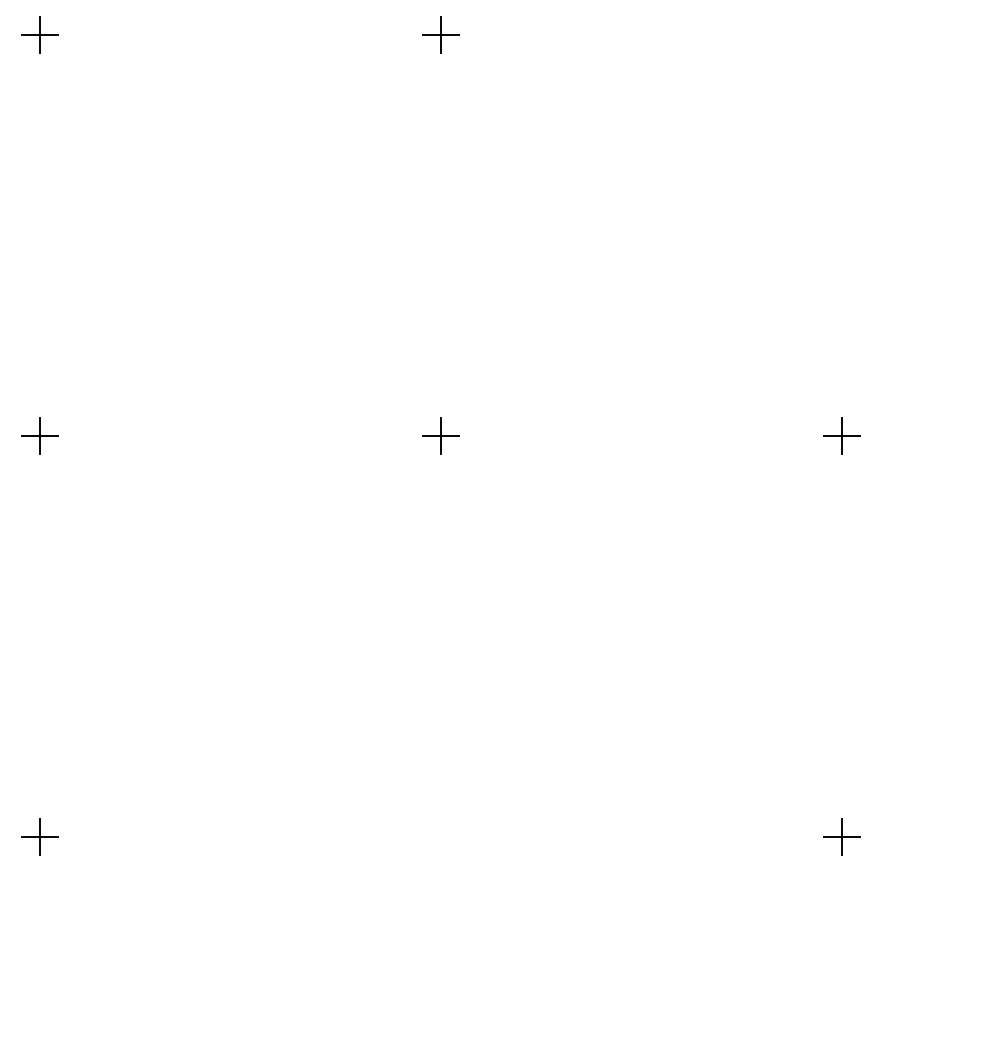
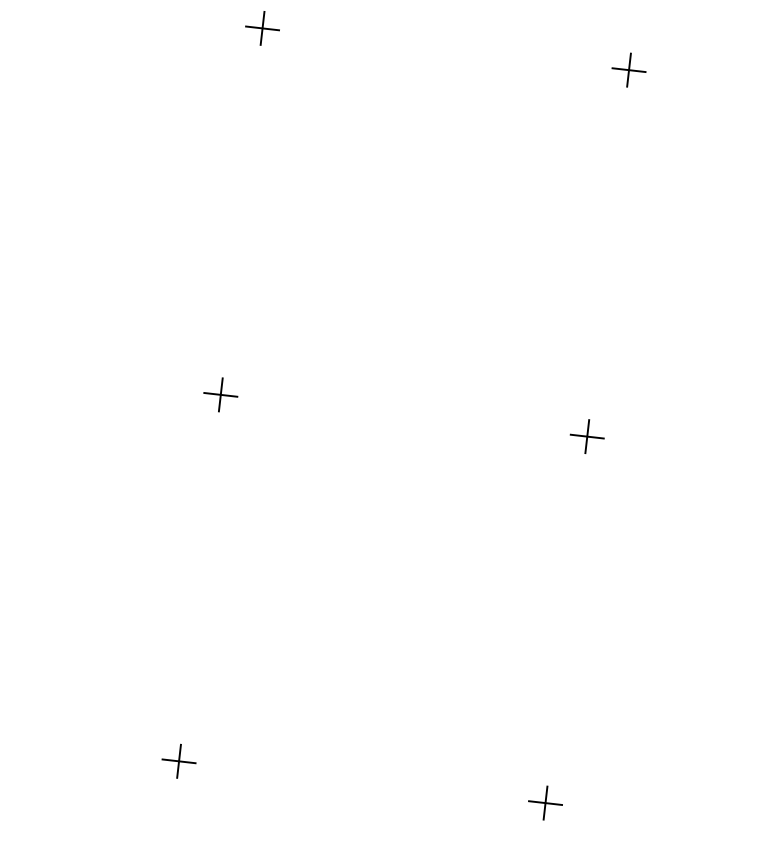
part: (841, 34) -> (628, 69), added
part: (440, 836) -> (178, 760), added

